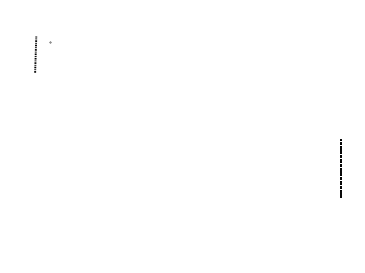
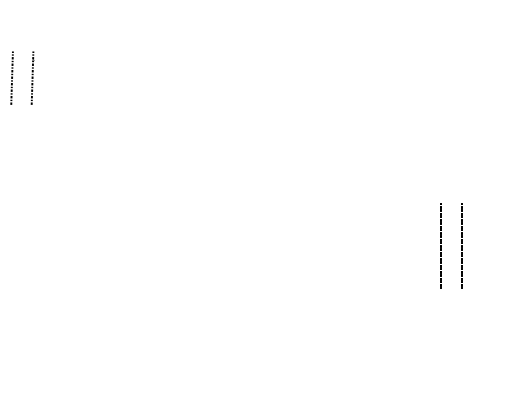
line: (49, 54) -> (32, 78), added
line: (326, 168) -> (440, 246), added

